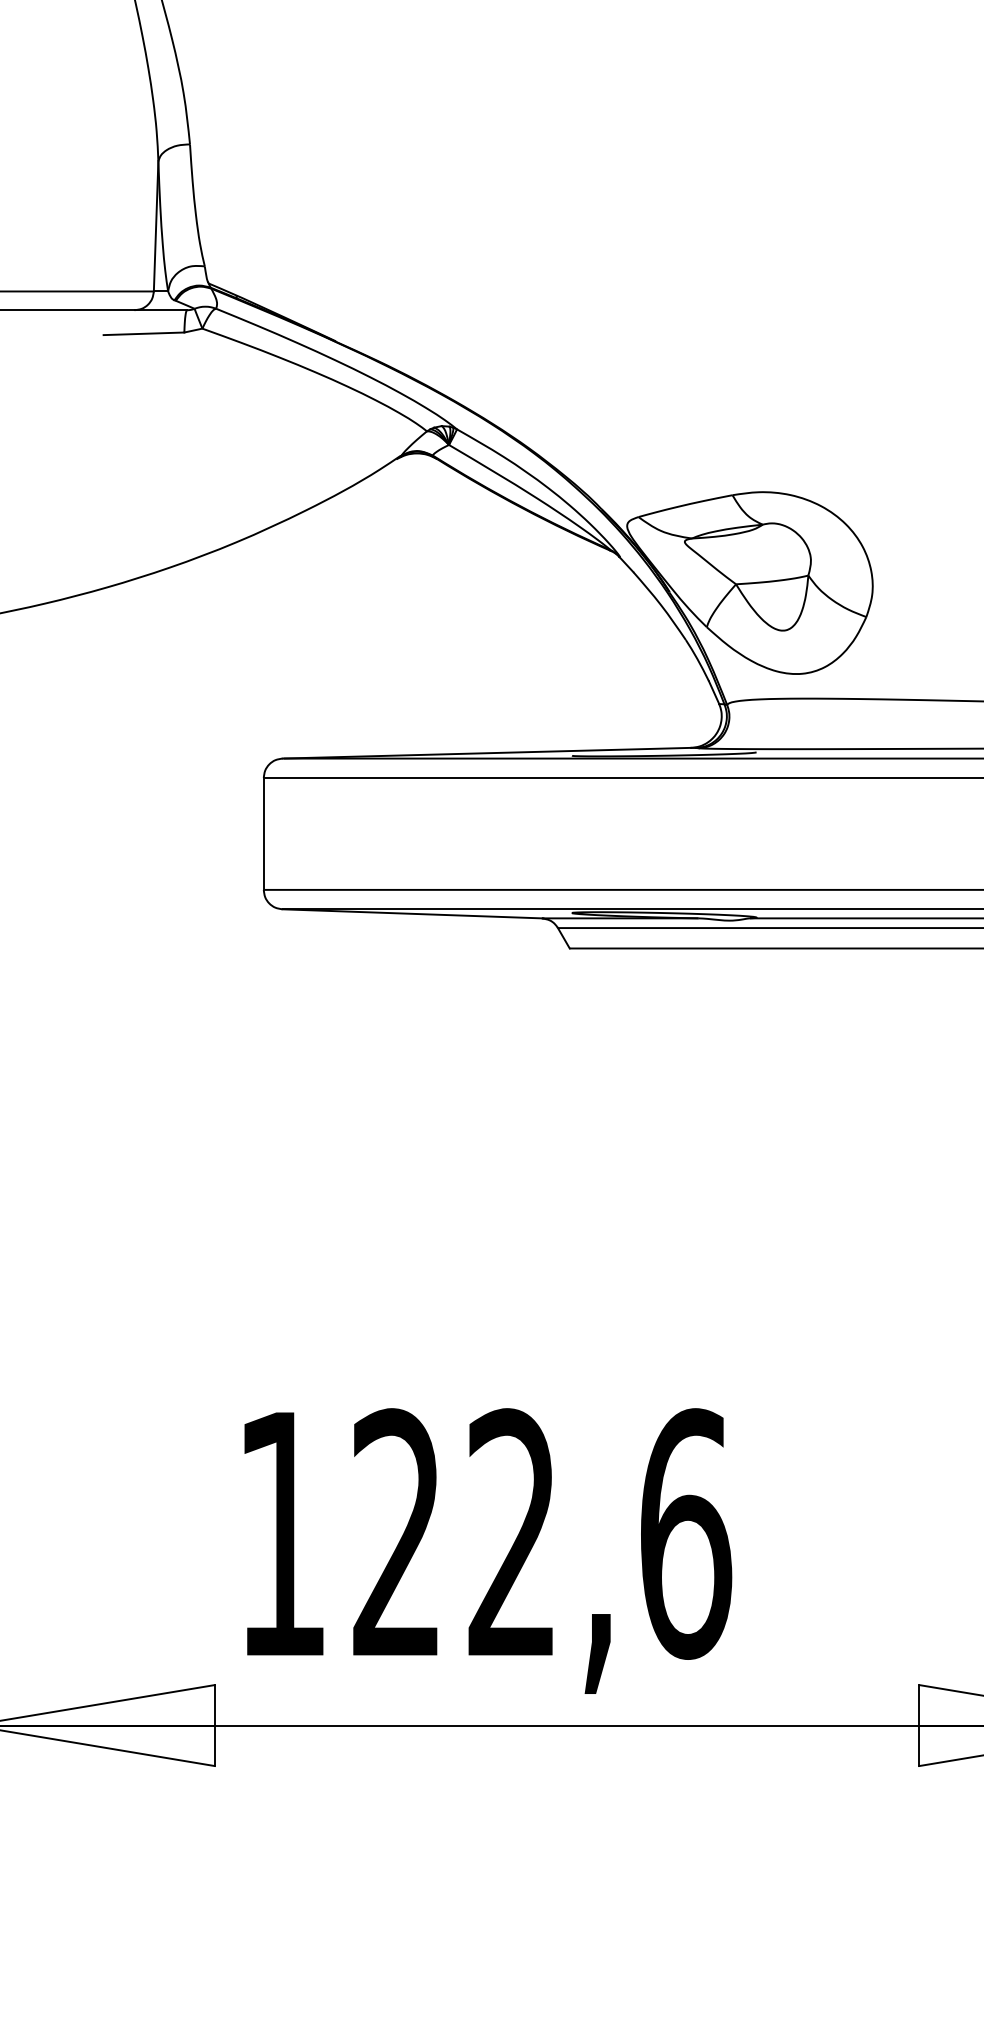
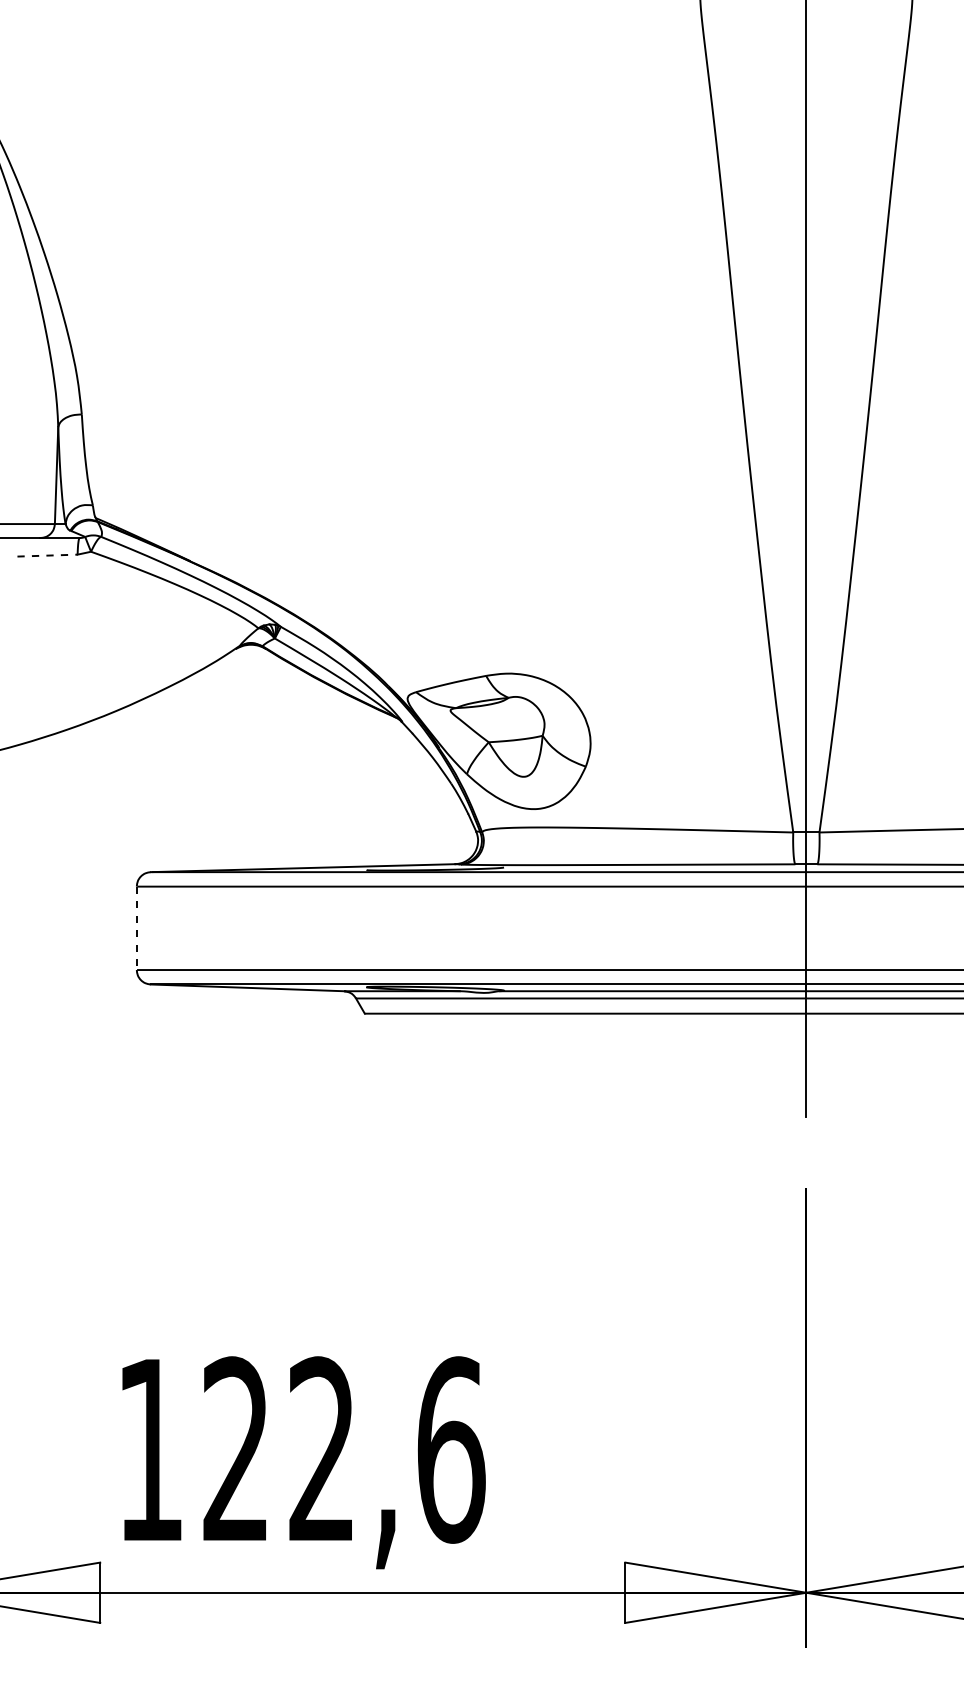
line: (145, 333) -> (48, 555), solid -> dashed
line: (263, 834) -> (136, 928), solid -> dashed

